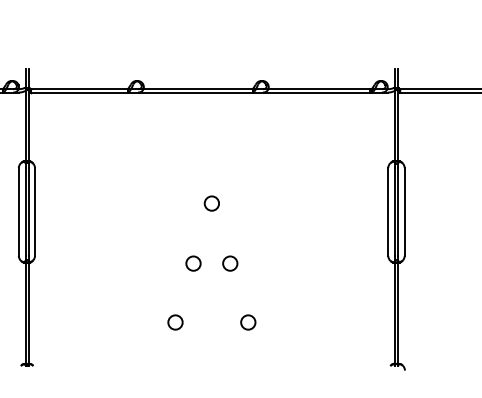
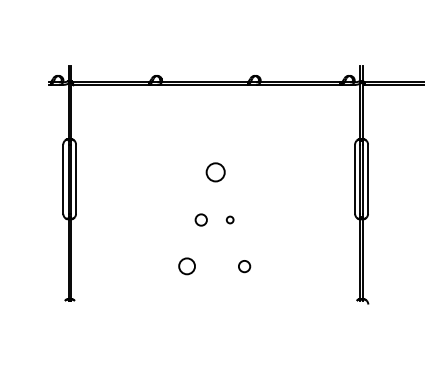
circle: (211, 203) -> (215, 172), size x1.6
circle: (229, 262) -> (229, 219), size x0.6
circle: (174, 322) -> (186, 266), size x1.4

